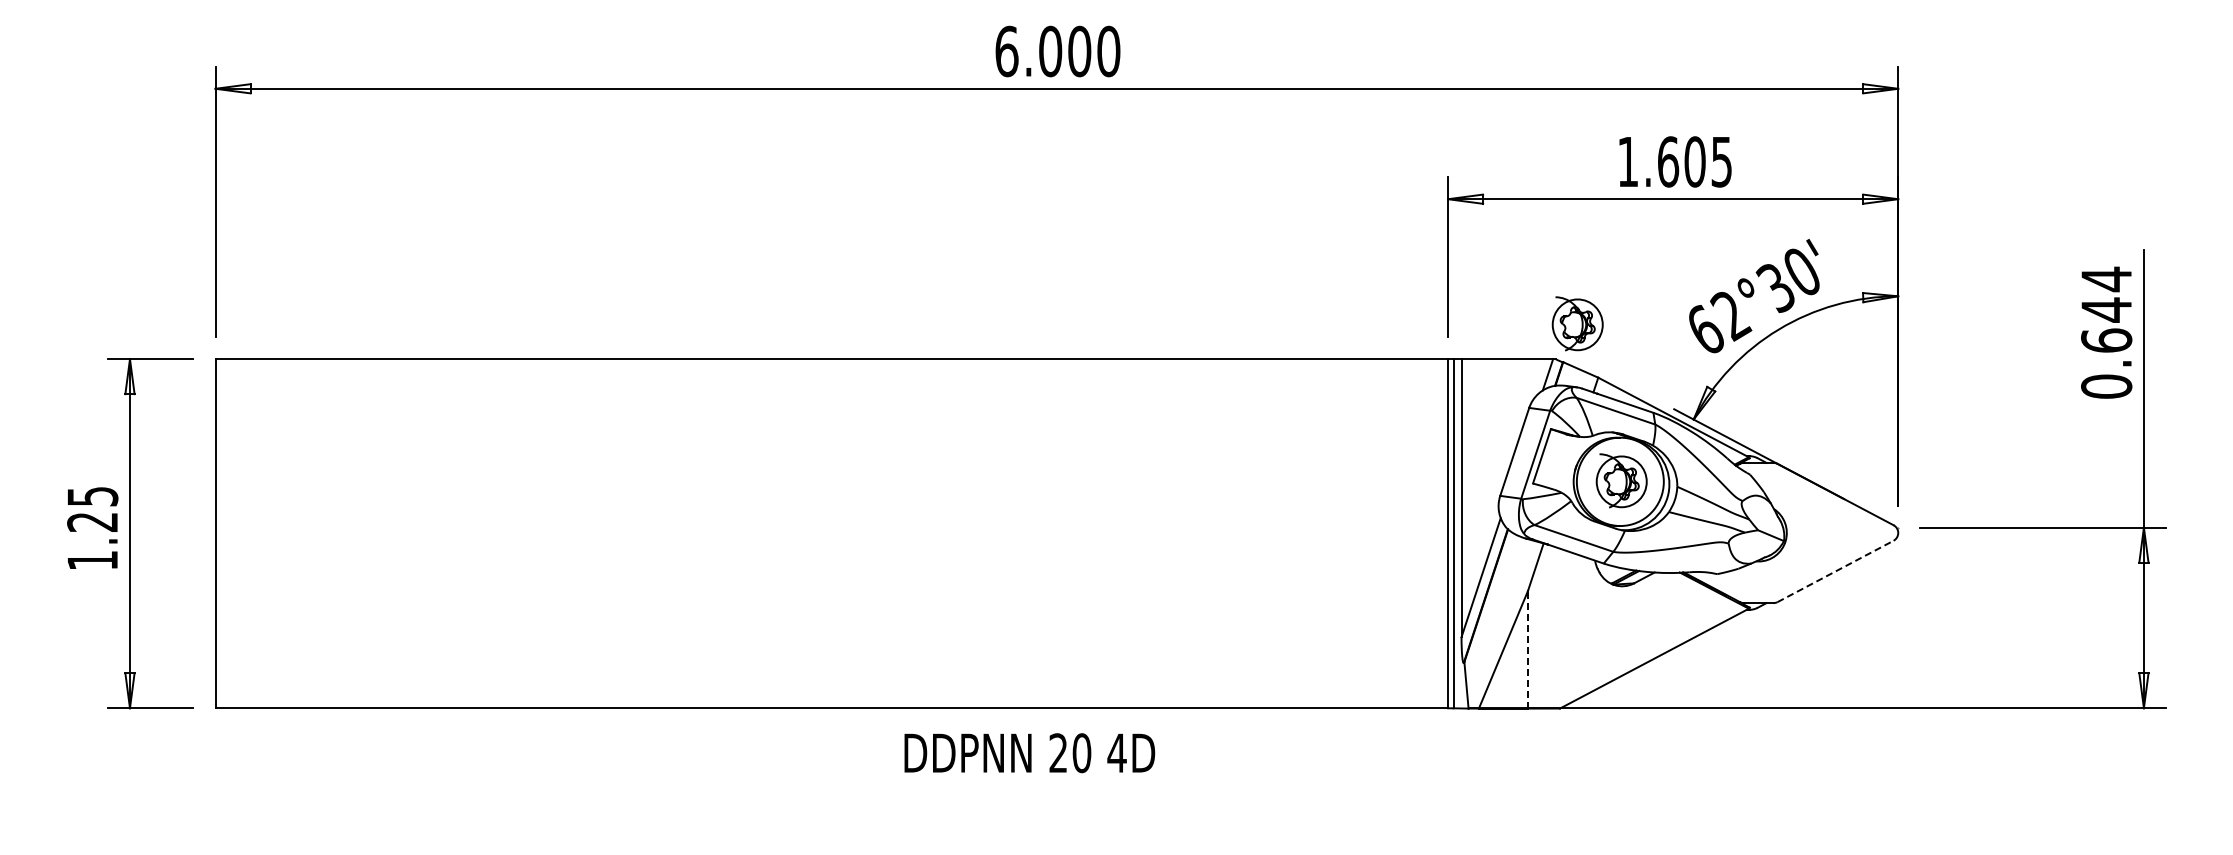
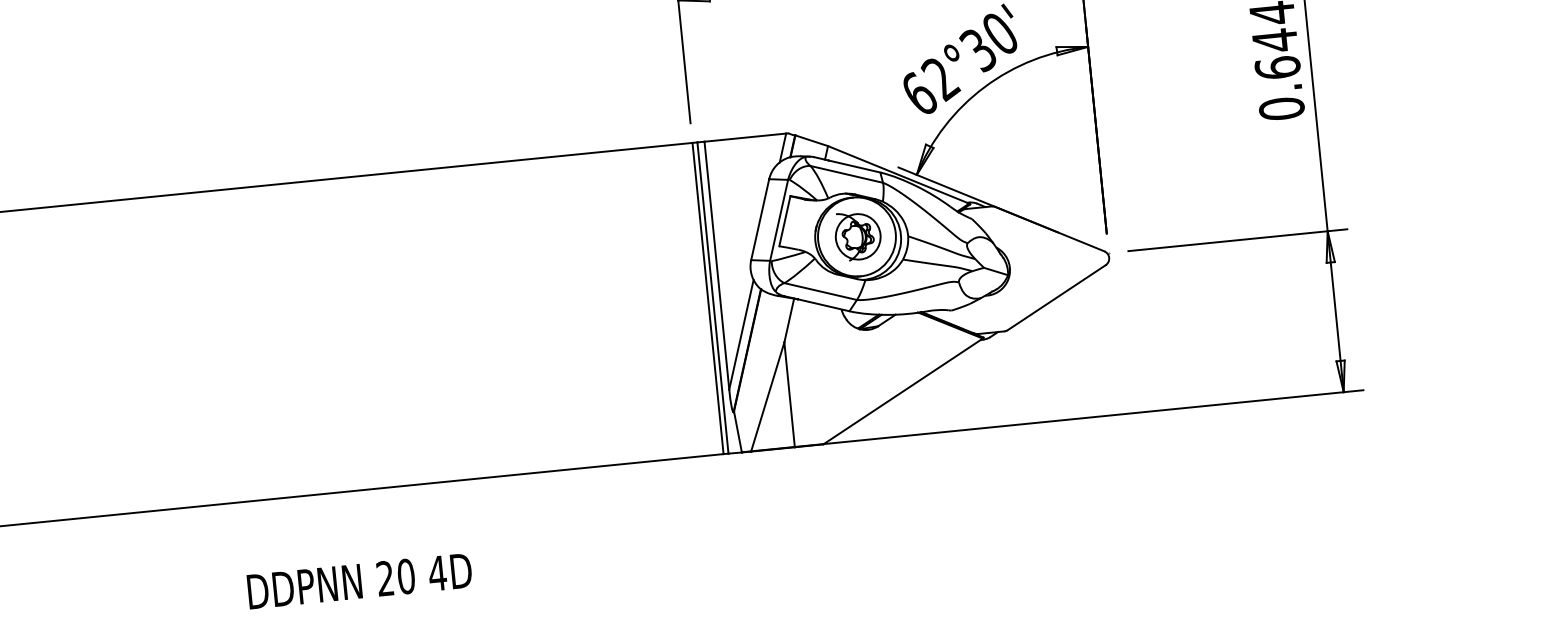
part: (1577, 323) -> (804, 99), removed
line: (1835, 571) -> (1056, 297), dashed -> solid
line: (1527, 649) -> (789, 394), dashed -> solid
text: (1029, 753) -> (359, 581), moved

